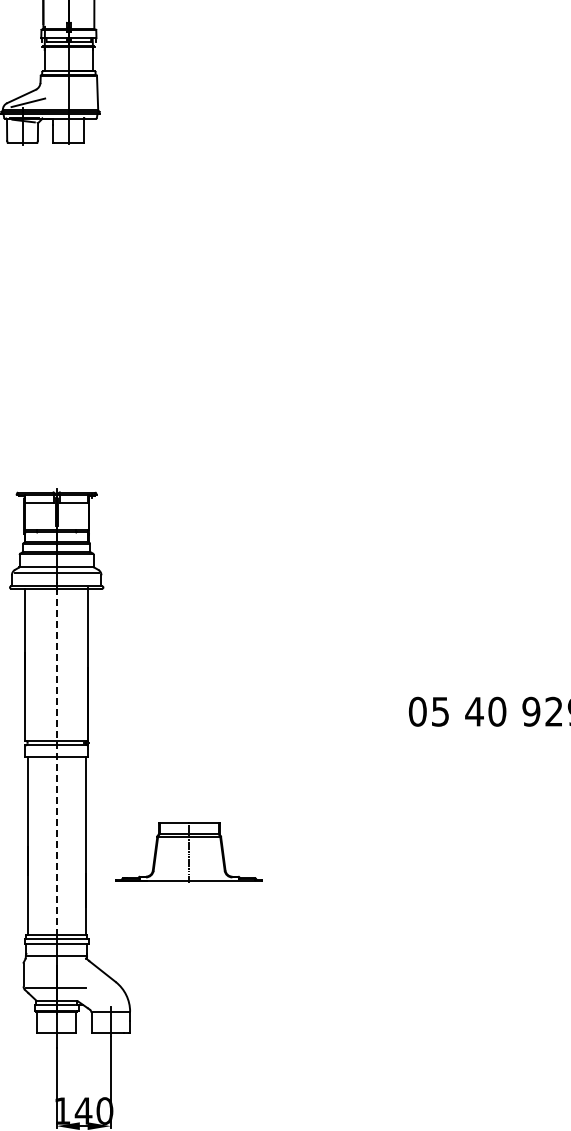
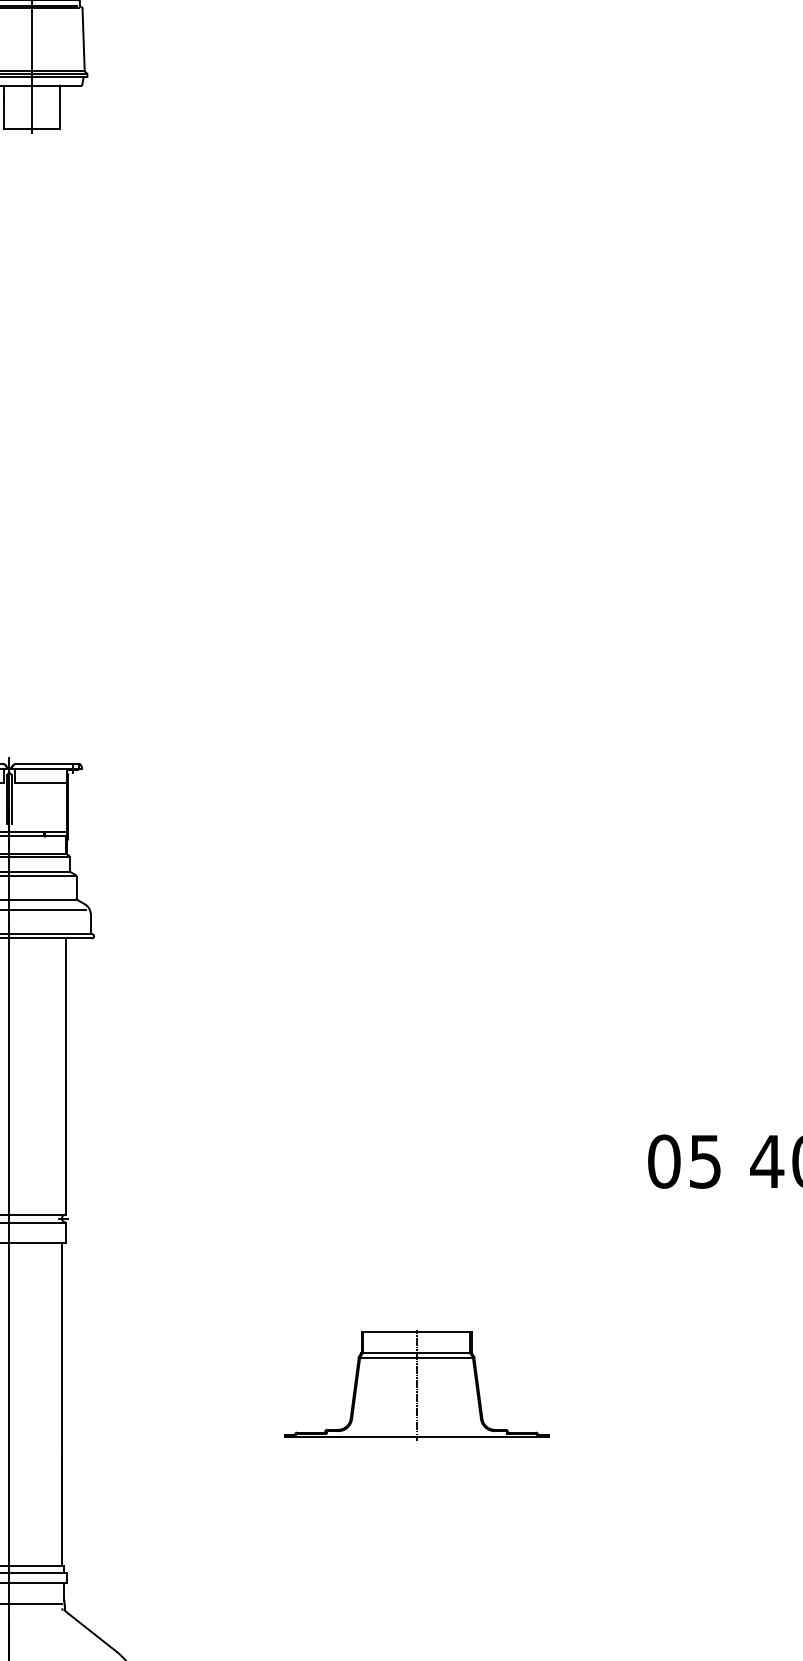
line: (56, 758) -> (9, 1246), dashed -> solid
part: (188, 852) -> (415, 1385), moved

